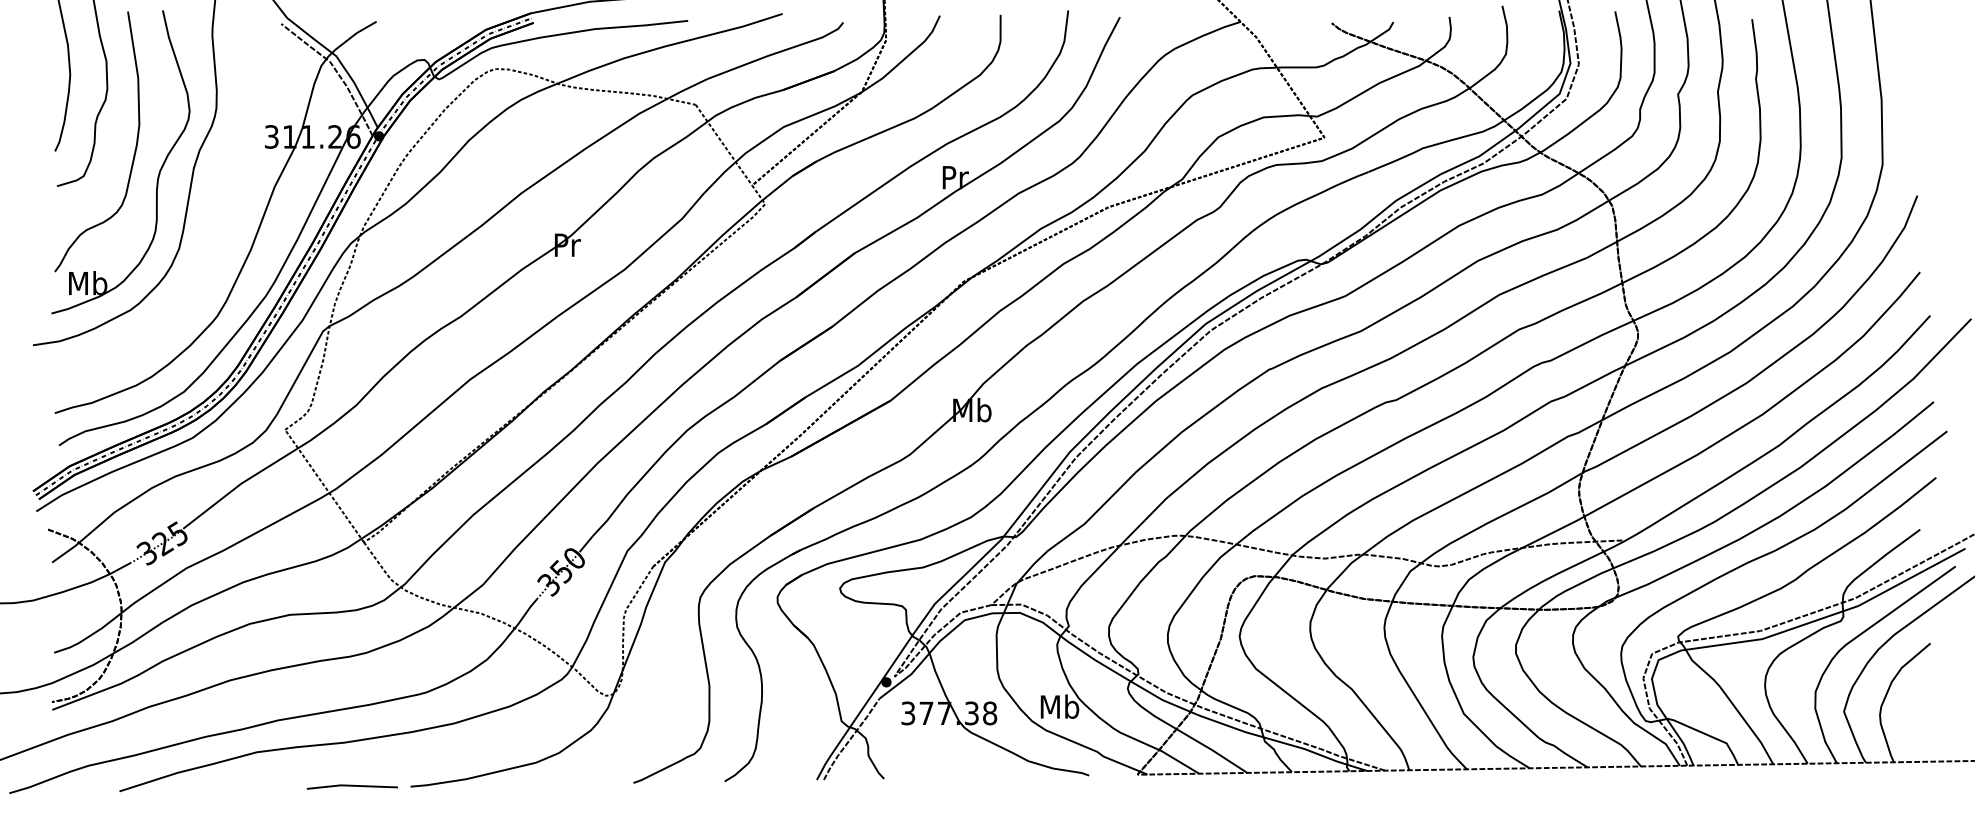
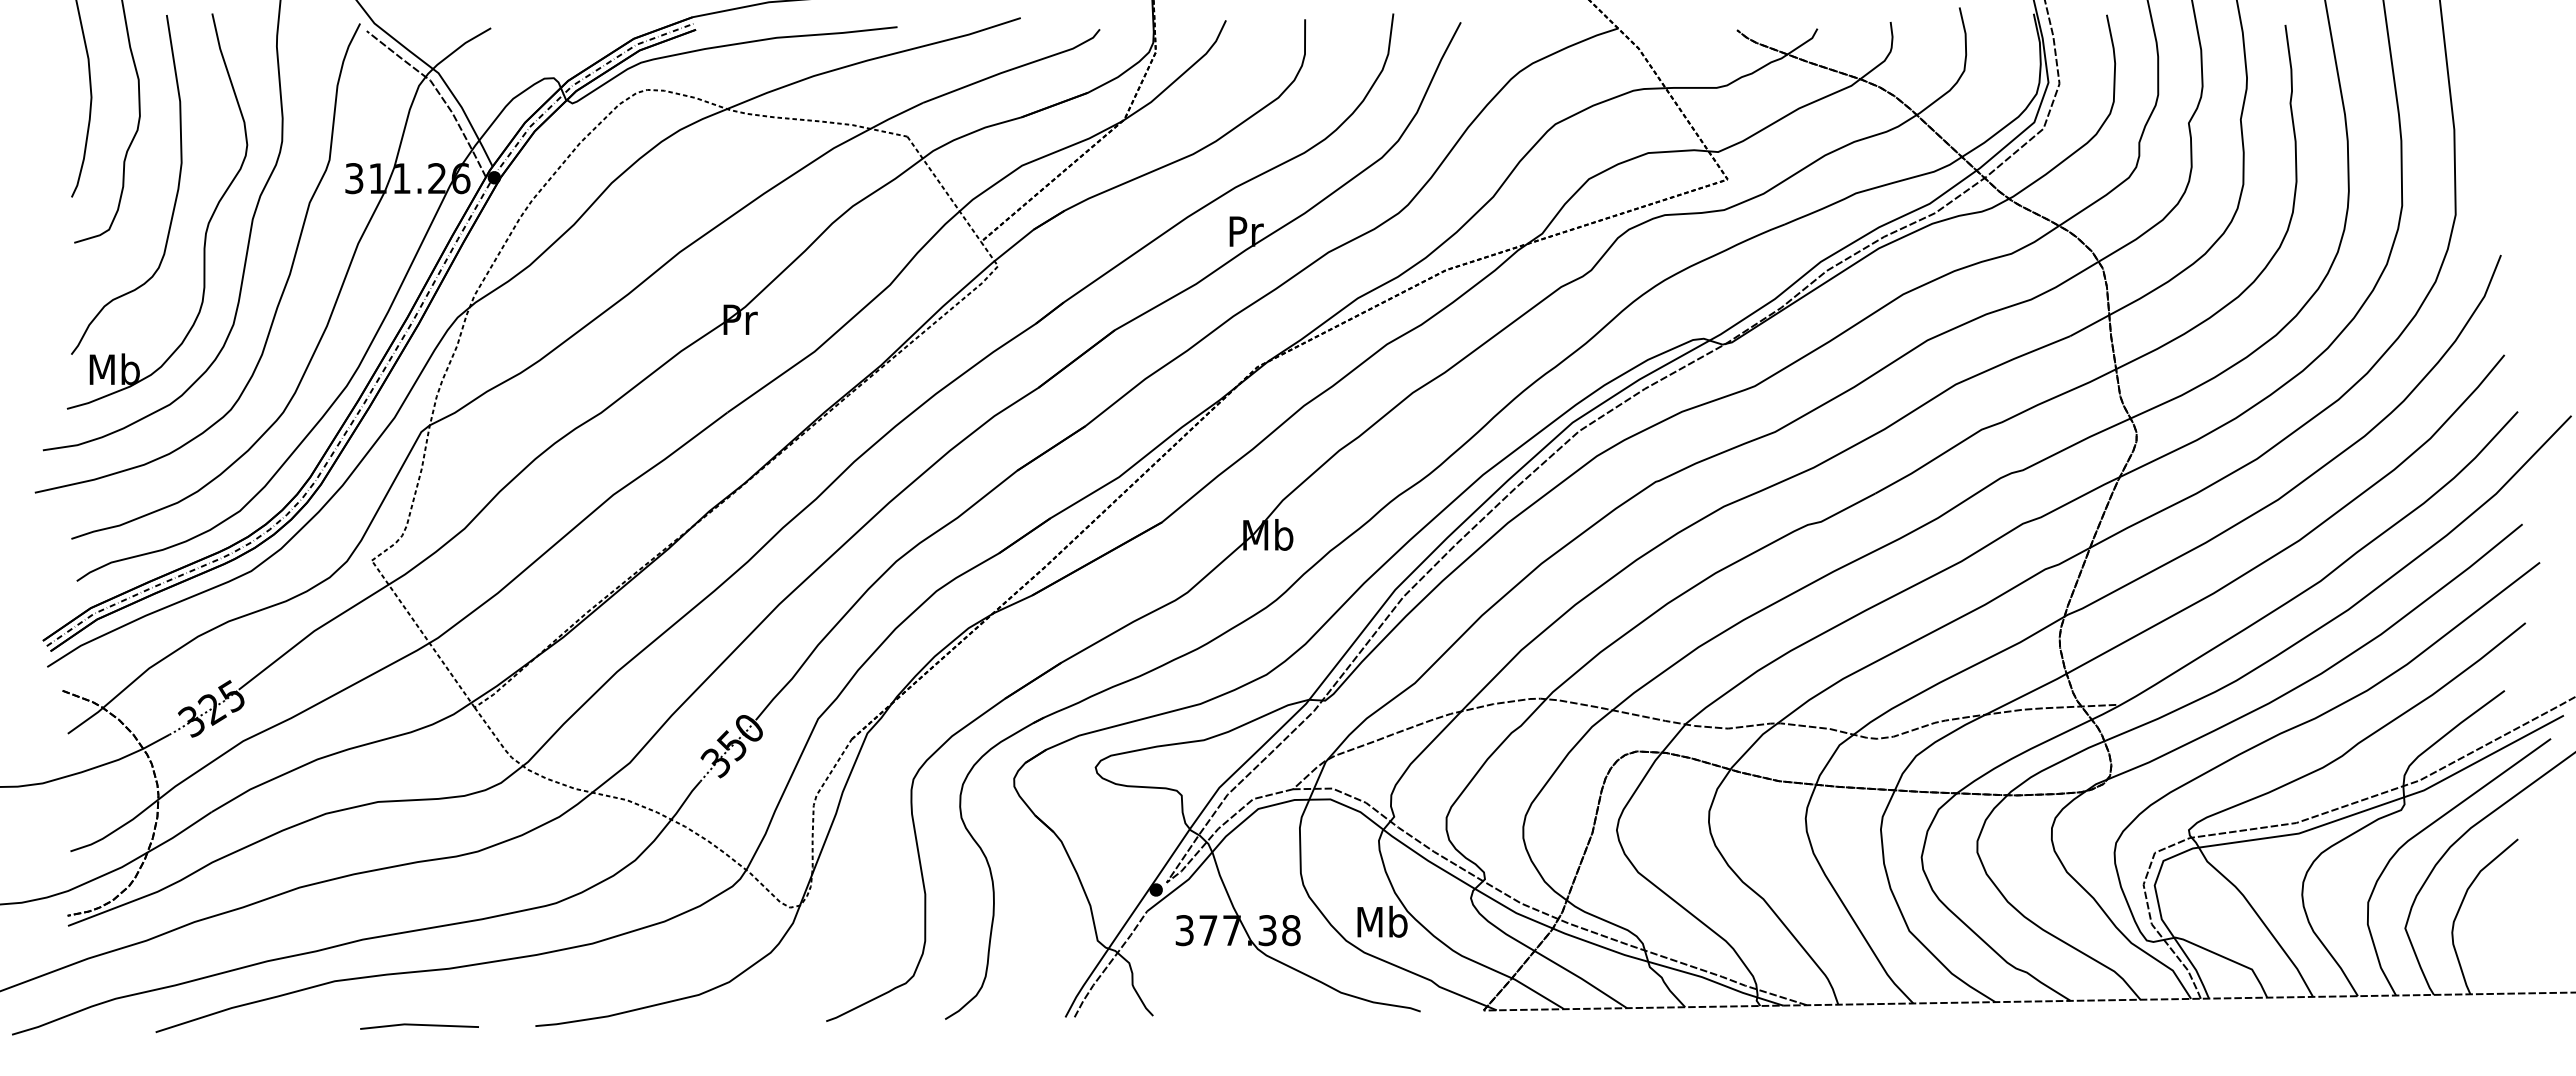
curve: (216, 222) -> (282, 290), added
line: (352, 786) -> (419, 1025), moved

